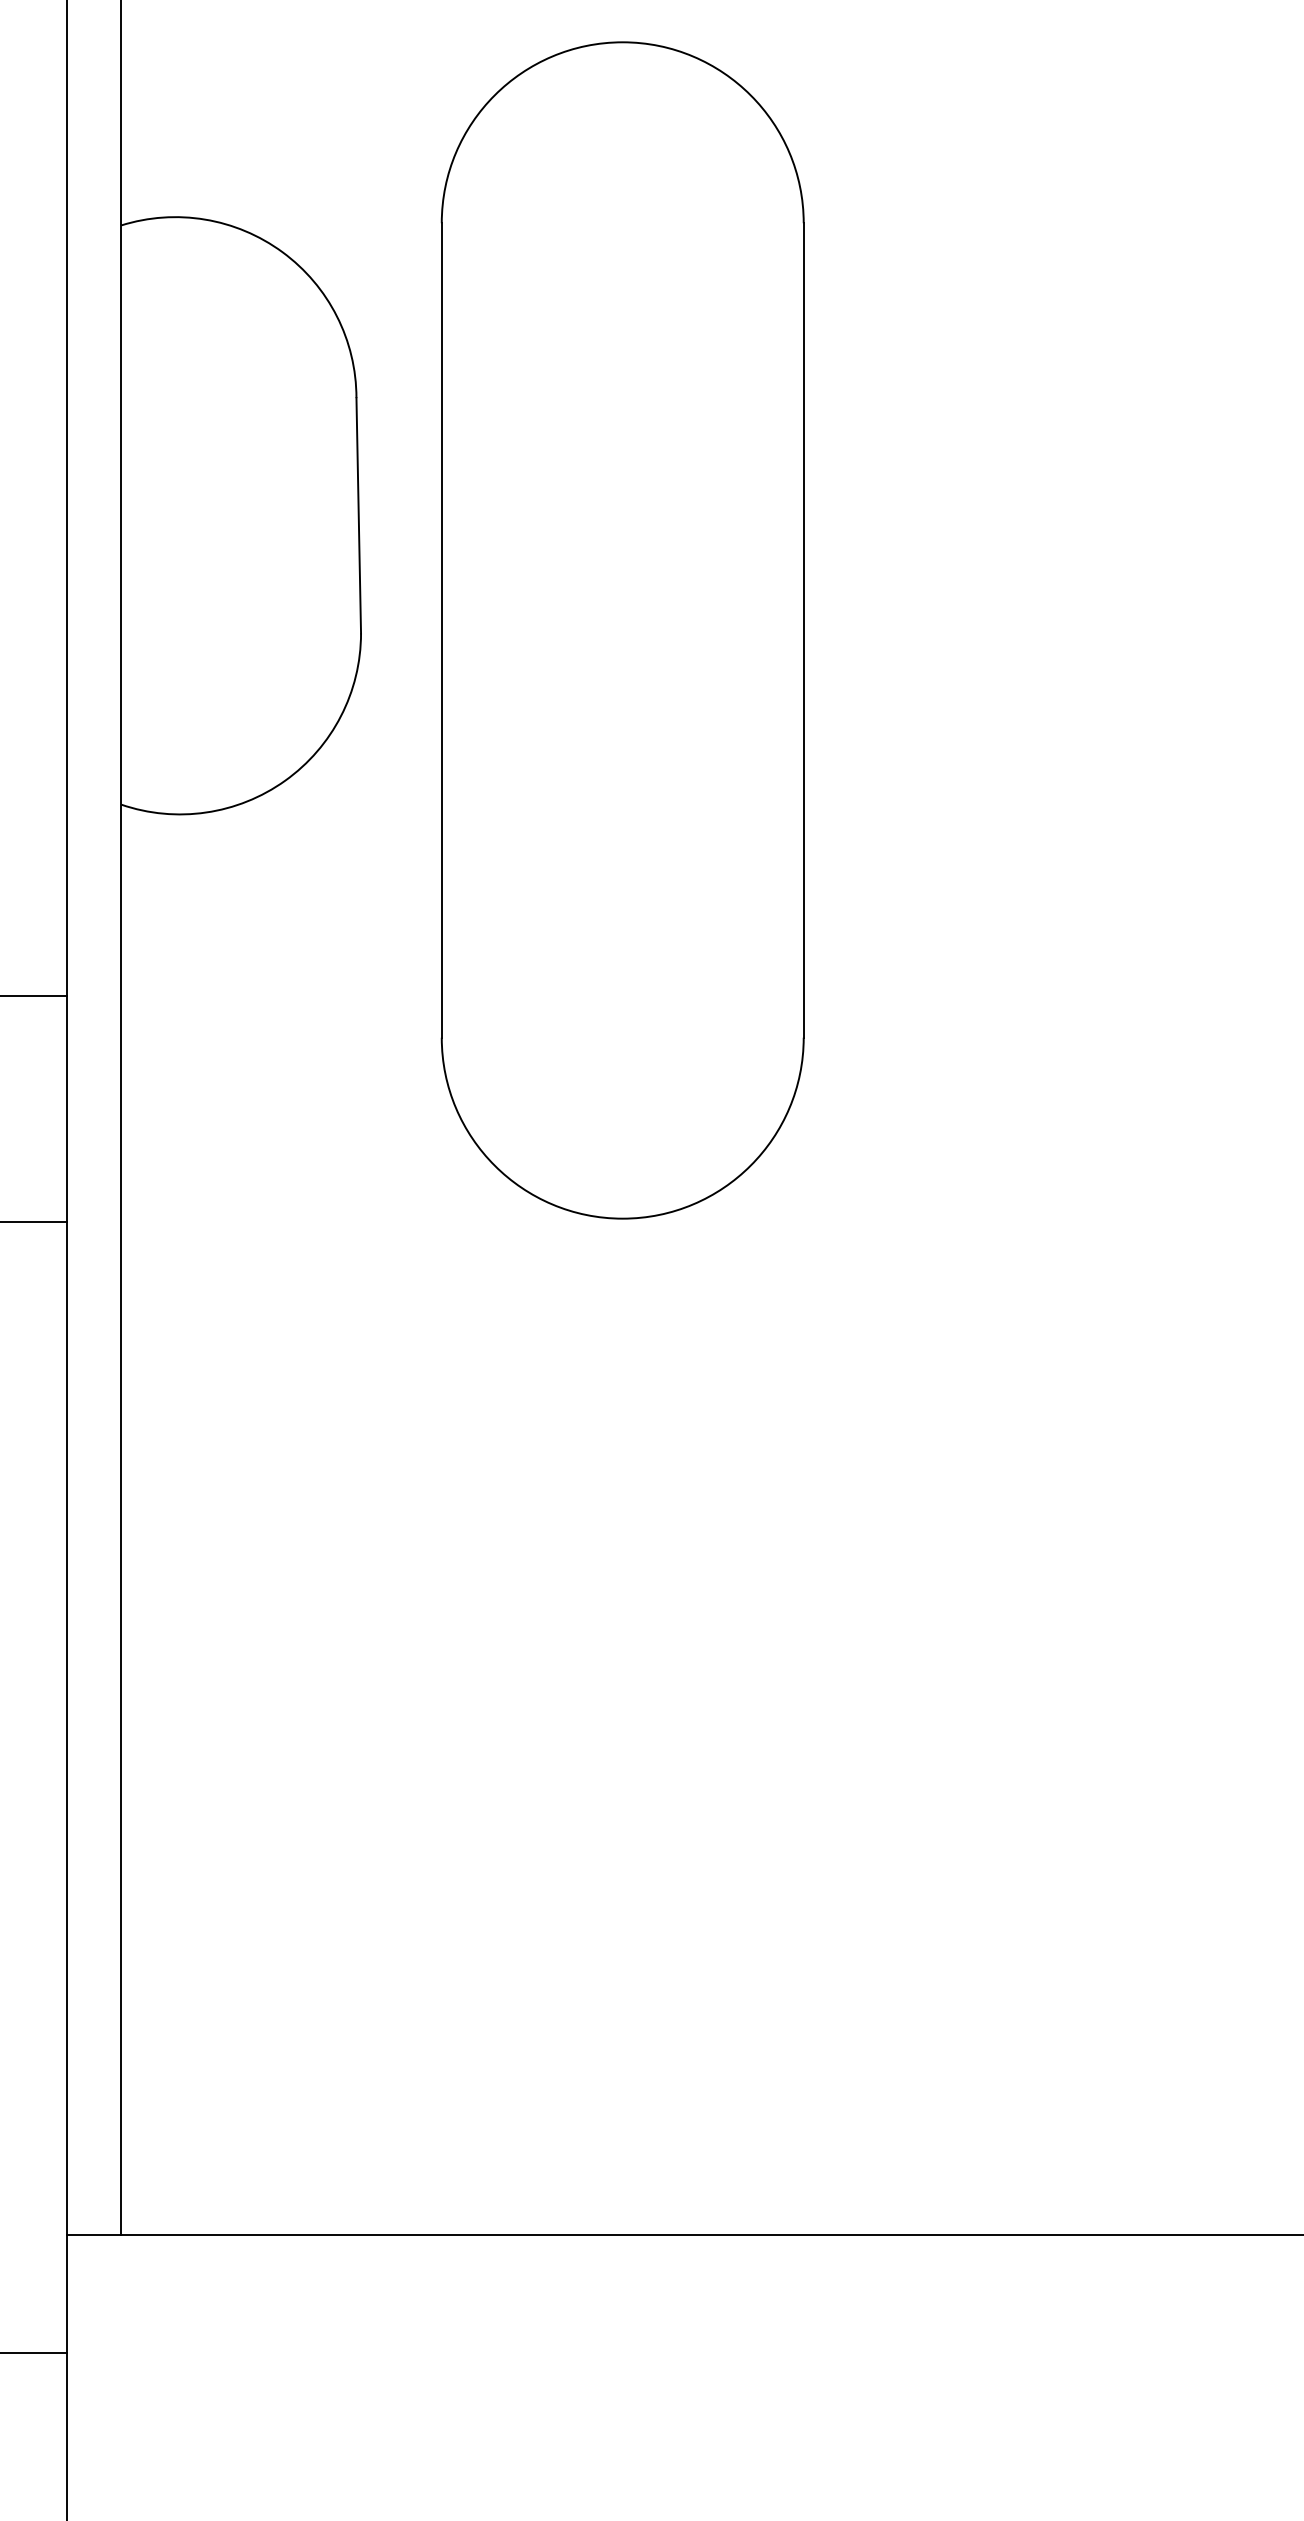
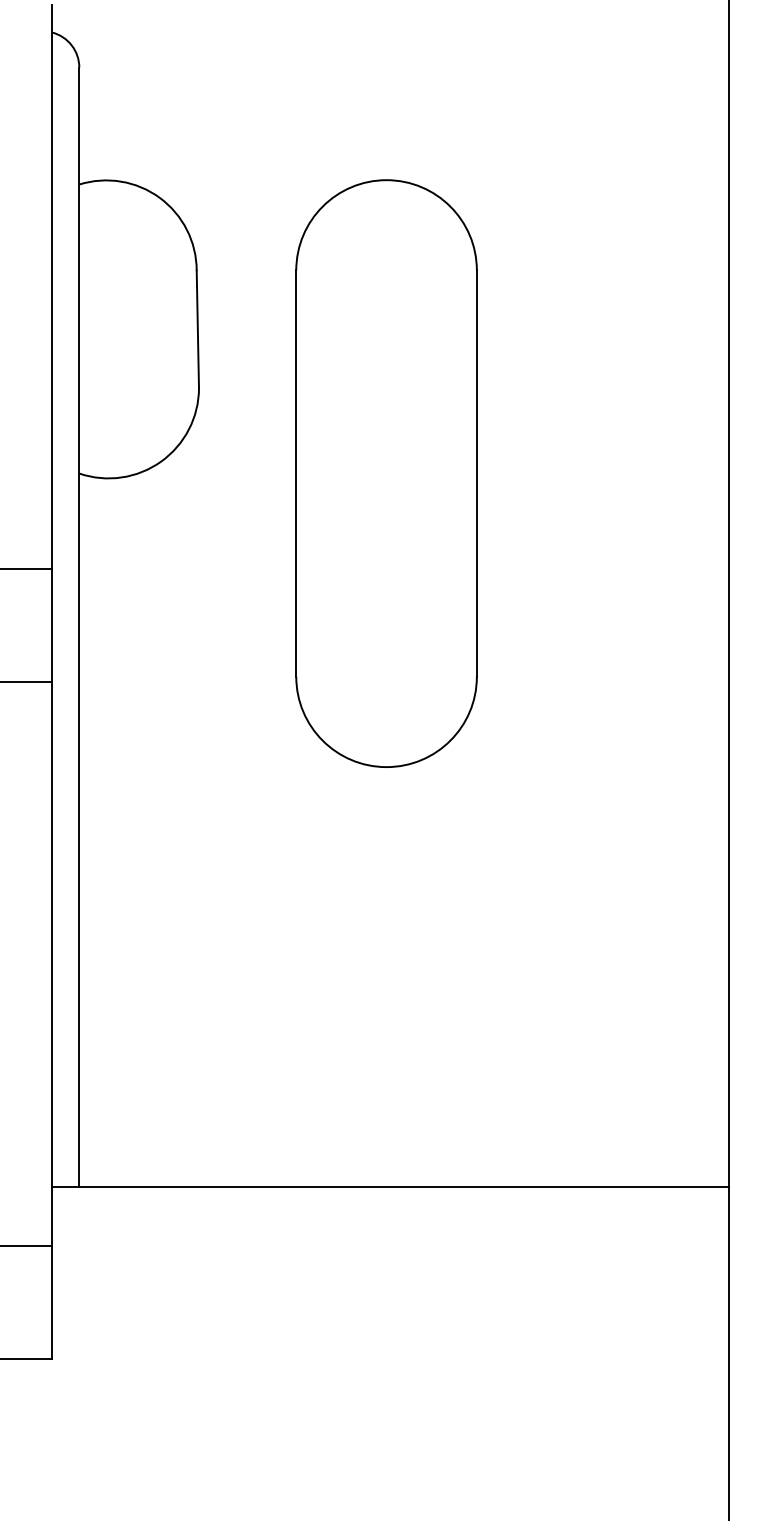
part: (622, 630) -> (386, 473), moved

